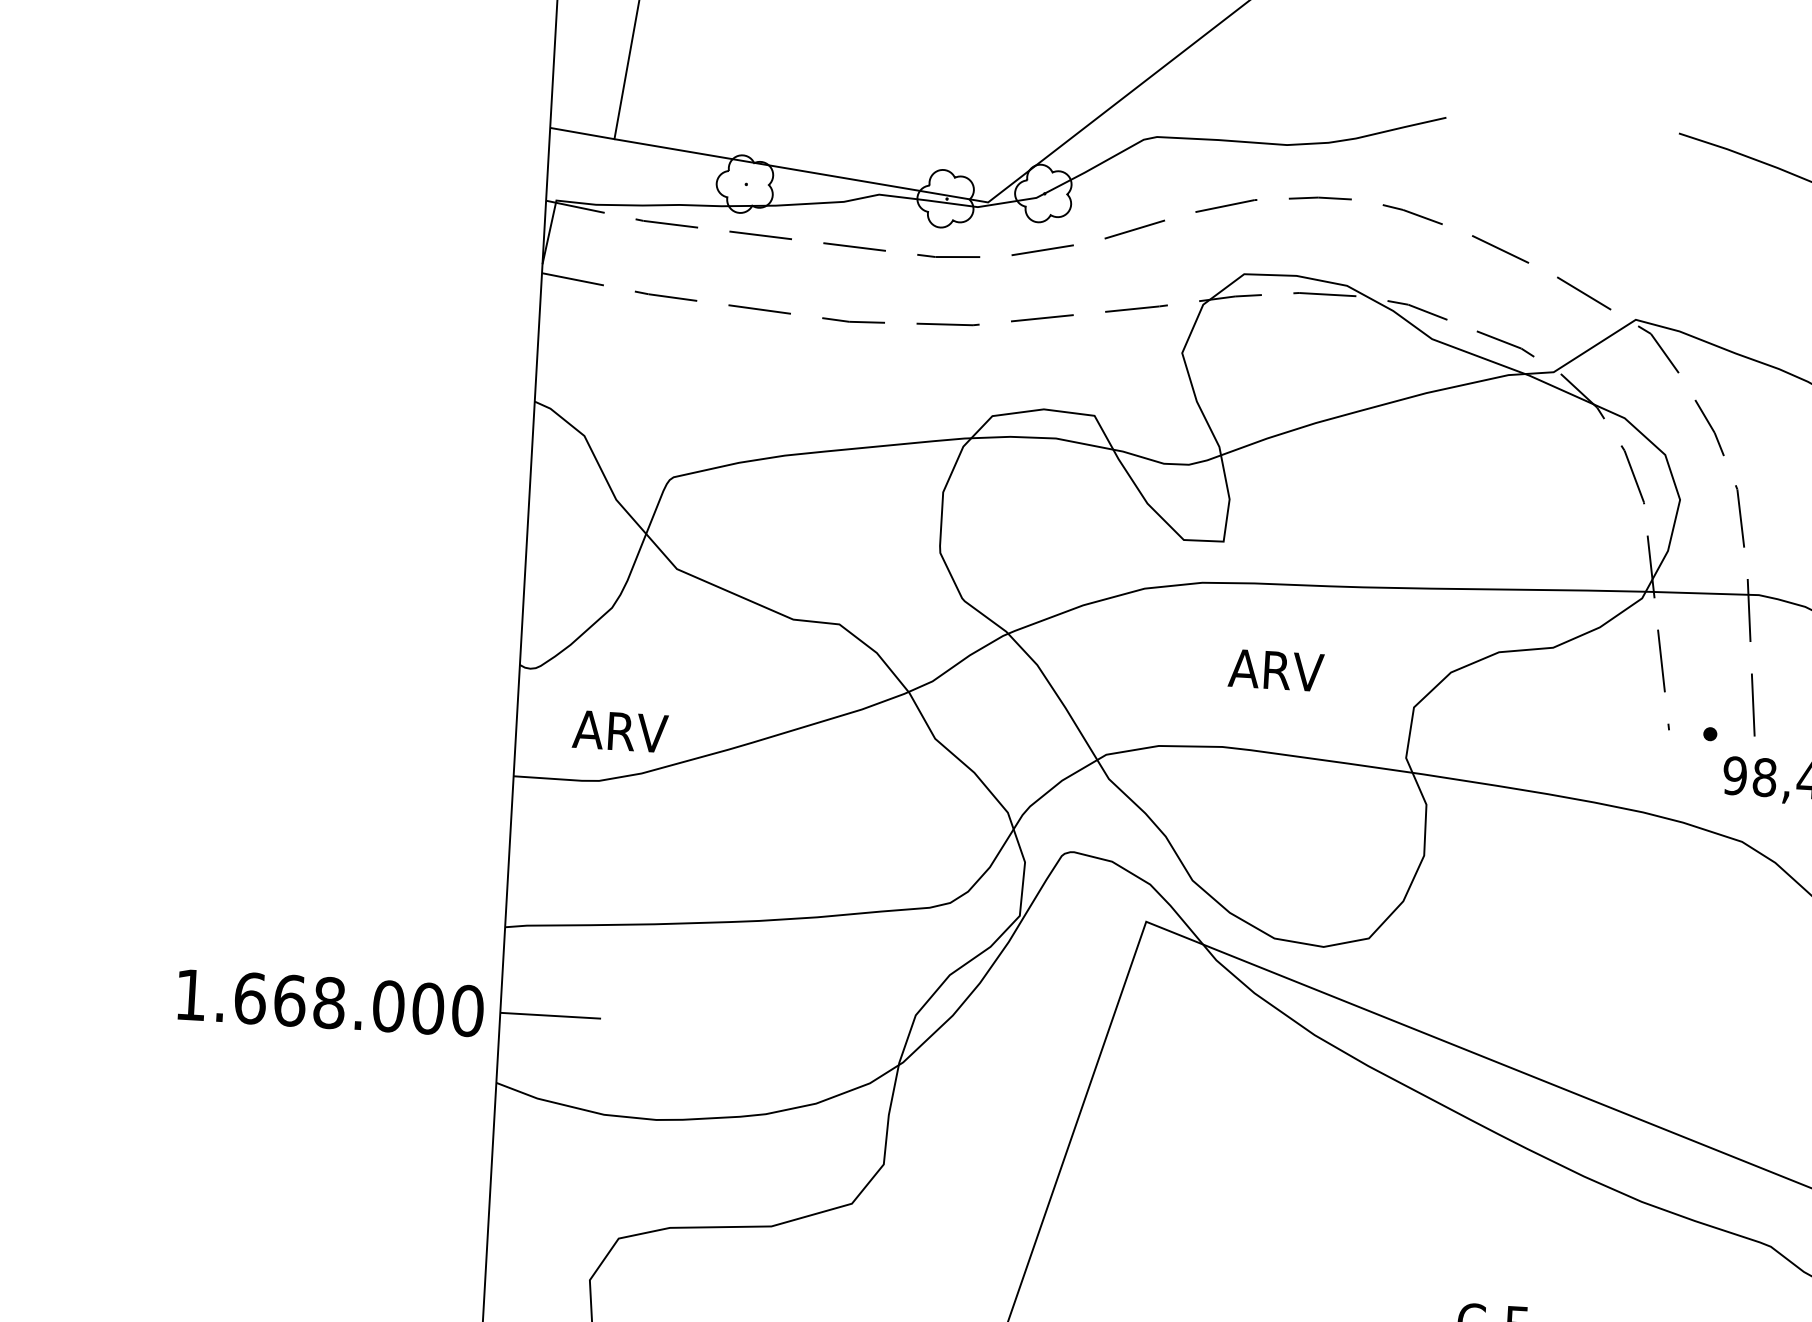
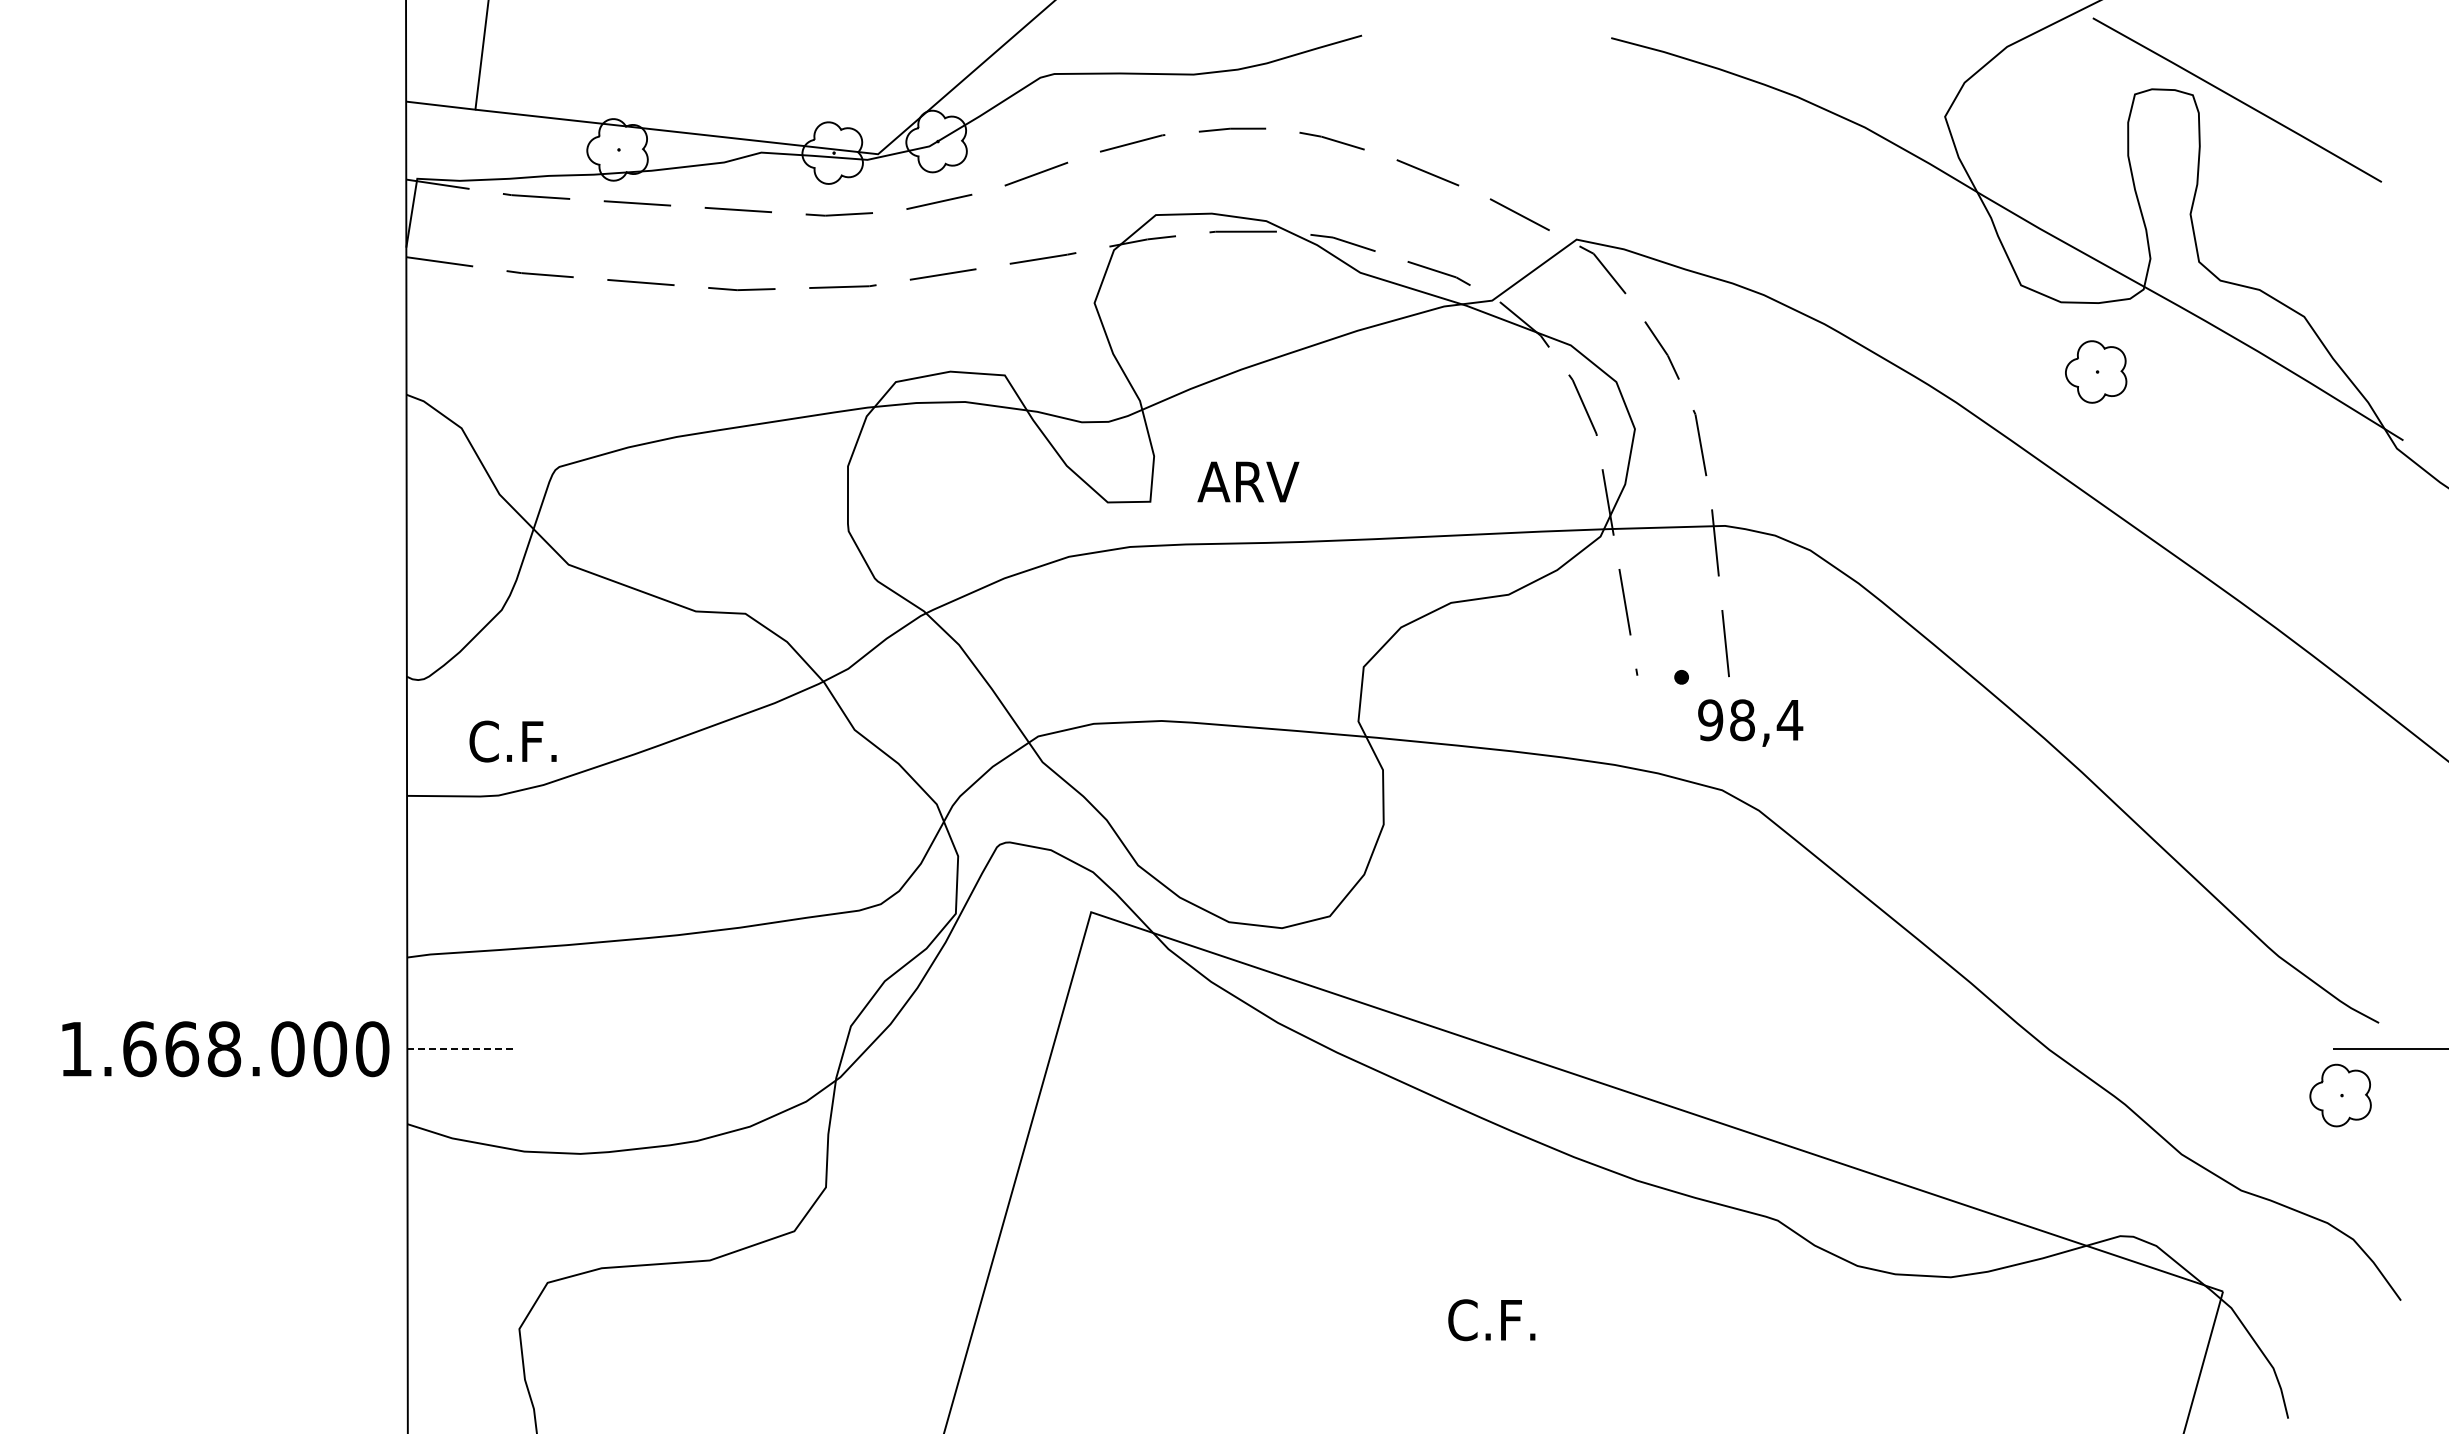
text: (1276, 669) -> (1248, 481), moved
text: (620, 731) -> (518, 741), ARV -> C.F.
line: (550, 1016) -> (461, 1049), solid -> dashed

